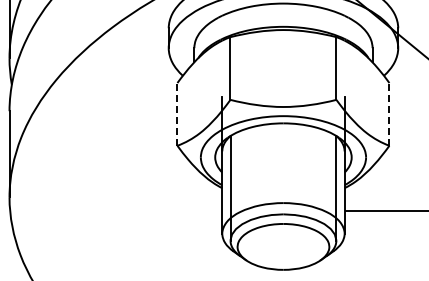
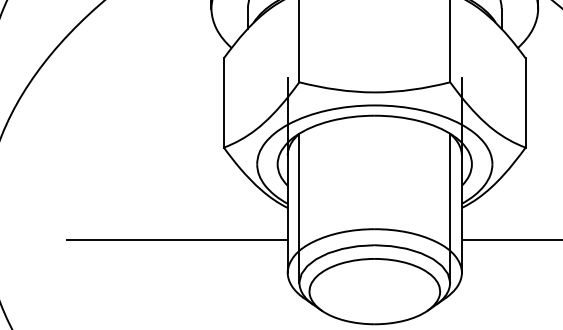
line: (177, 113) -> (223, 101), dashed -> solid
line: (389, 113) -> (525, 101), dashed -> solid
line: (144, 210) -> (176, 239), added

